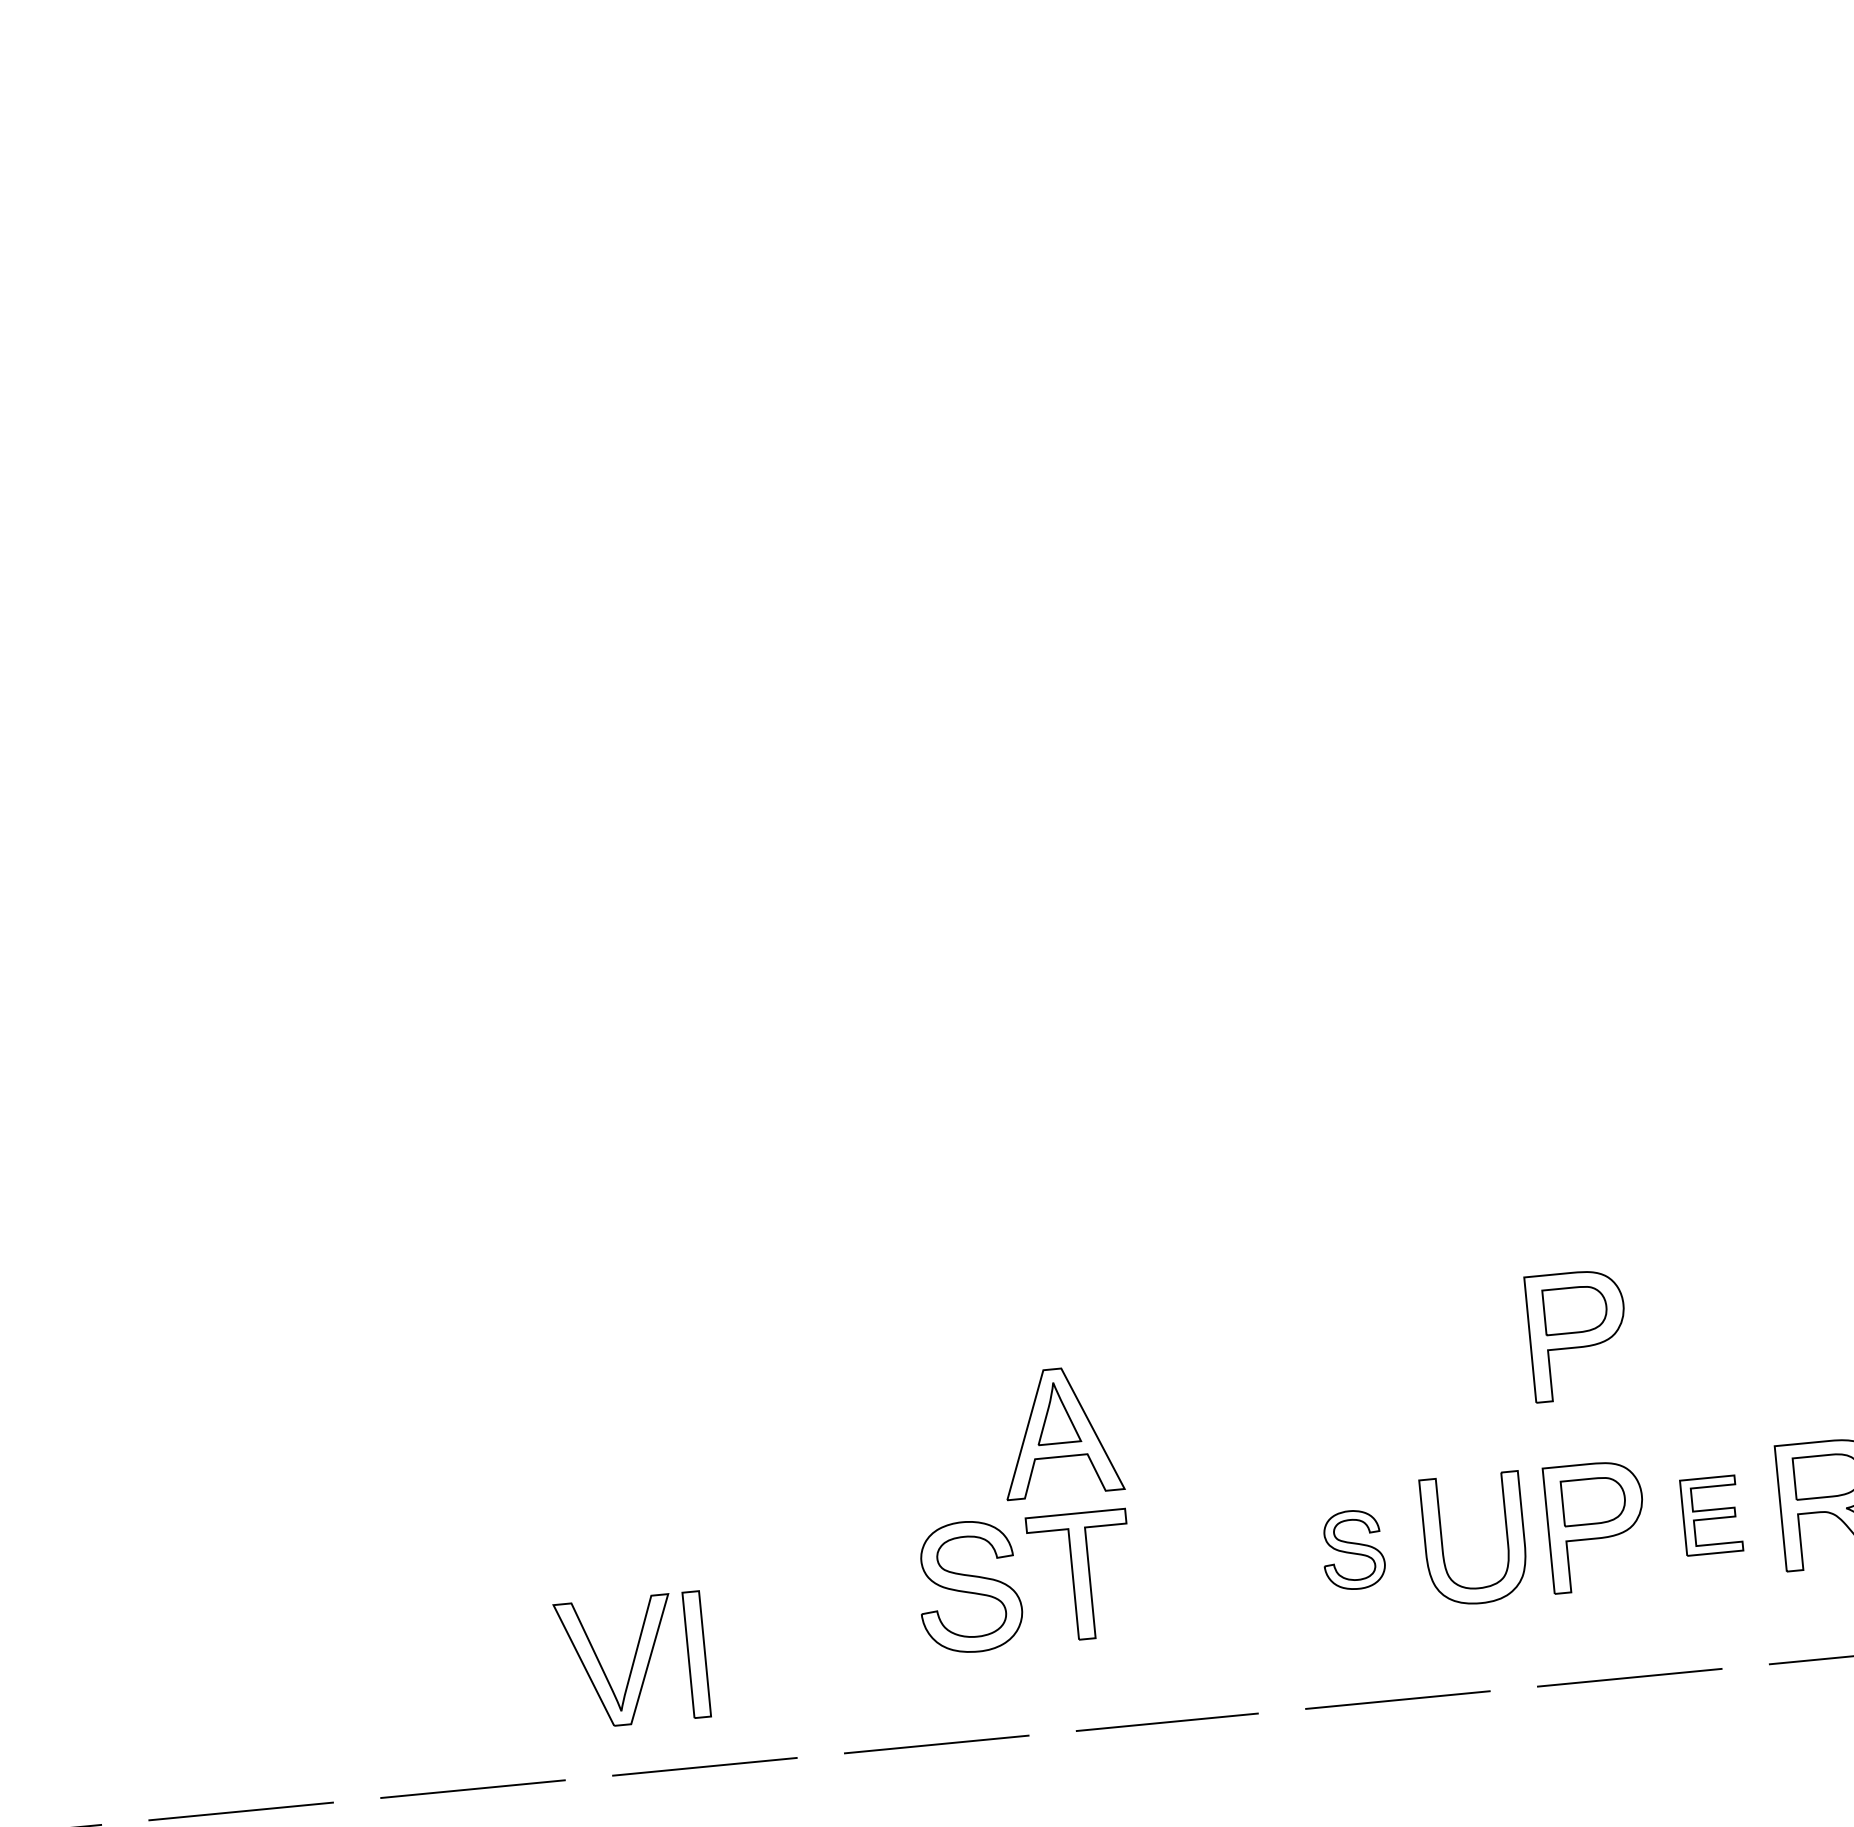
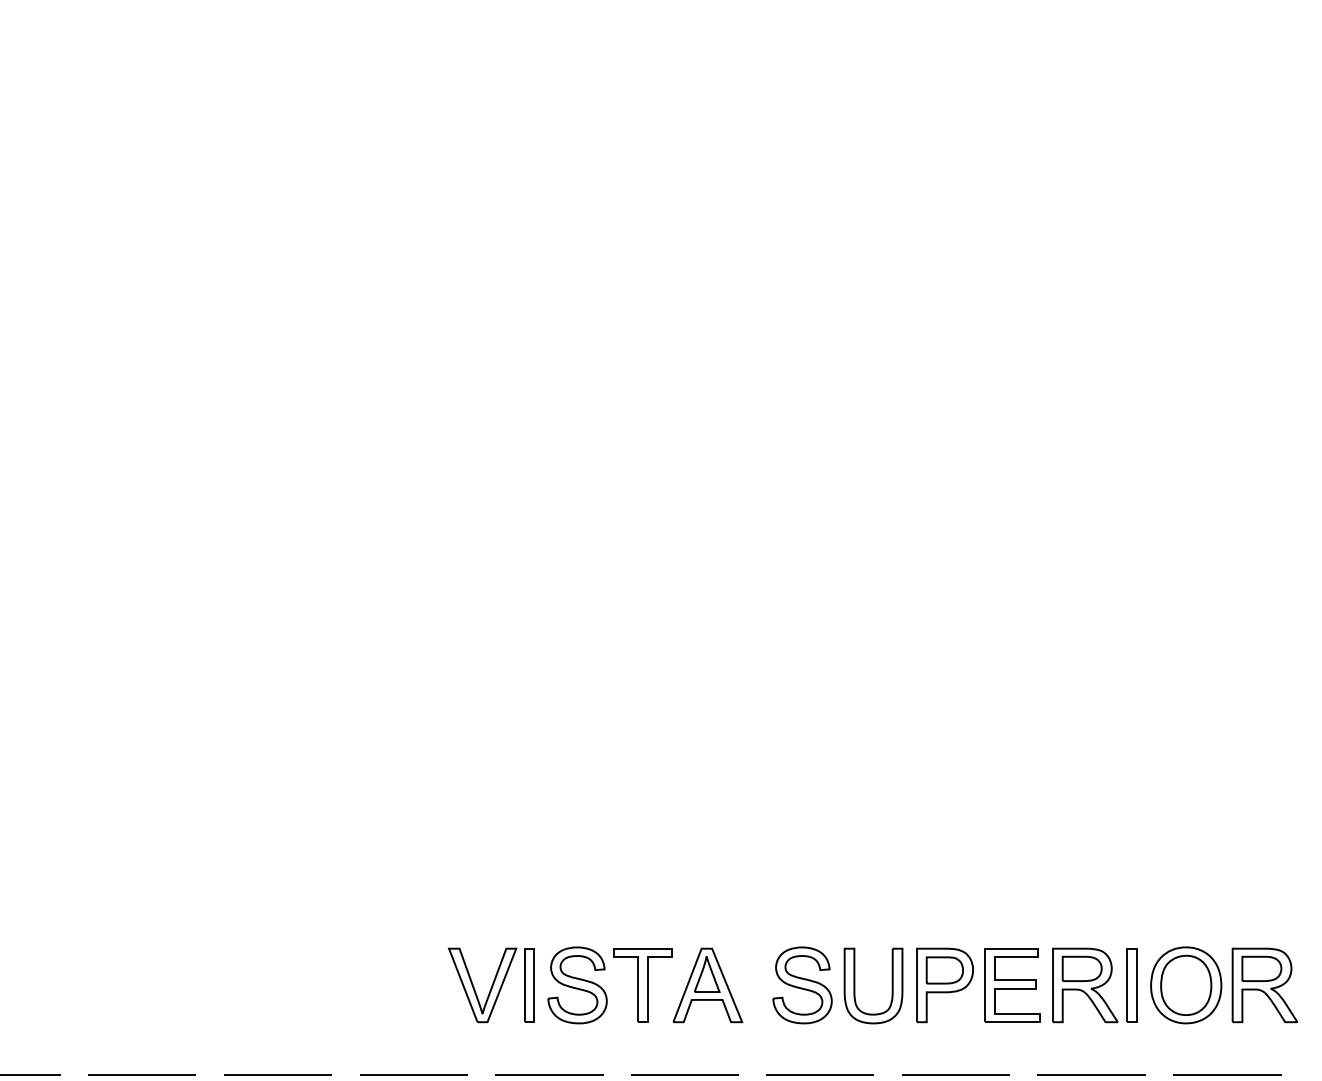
part: (1577, 1335) -> (944, 873), removed
part: (1059, 1432) -> (707, 985), moved
part: (1711, 1515) -> (1012, 985), size x1.67
part: (1353, 1550) -> (802, 985), size x1.67
part: (632, 1660) -> (491, 985), moved

